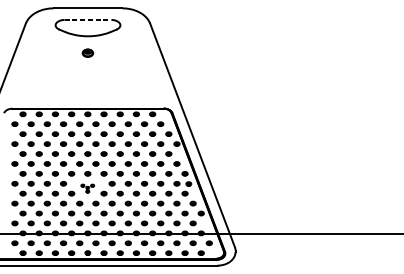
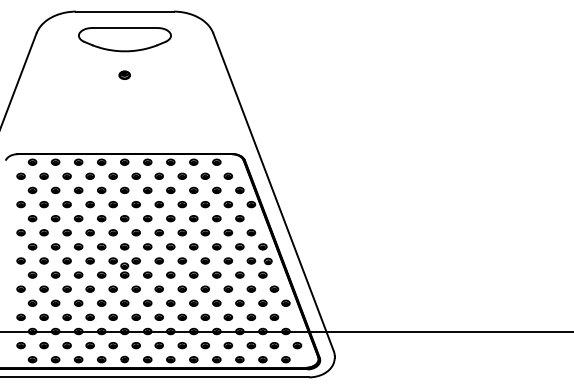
line: (88, 20) -> (125, 28), dashed -> solid
part: (87, 52) -> (124, 74), size x0.71
part: (87, 188) -> (124, 267), size x1.67

